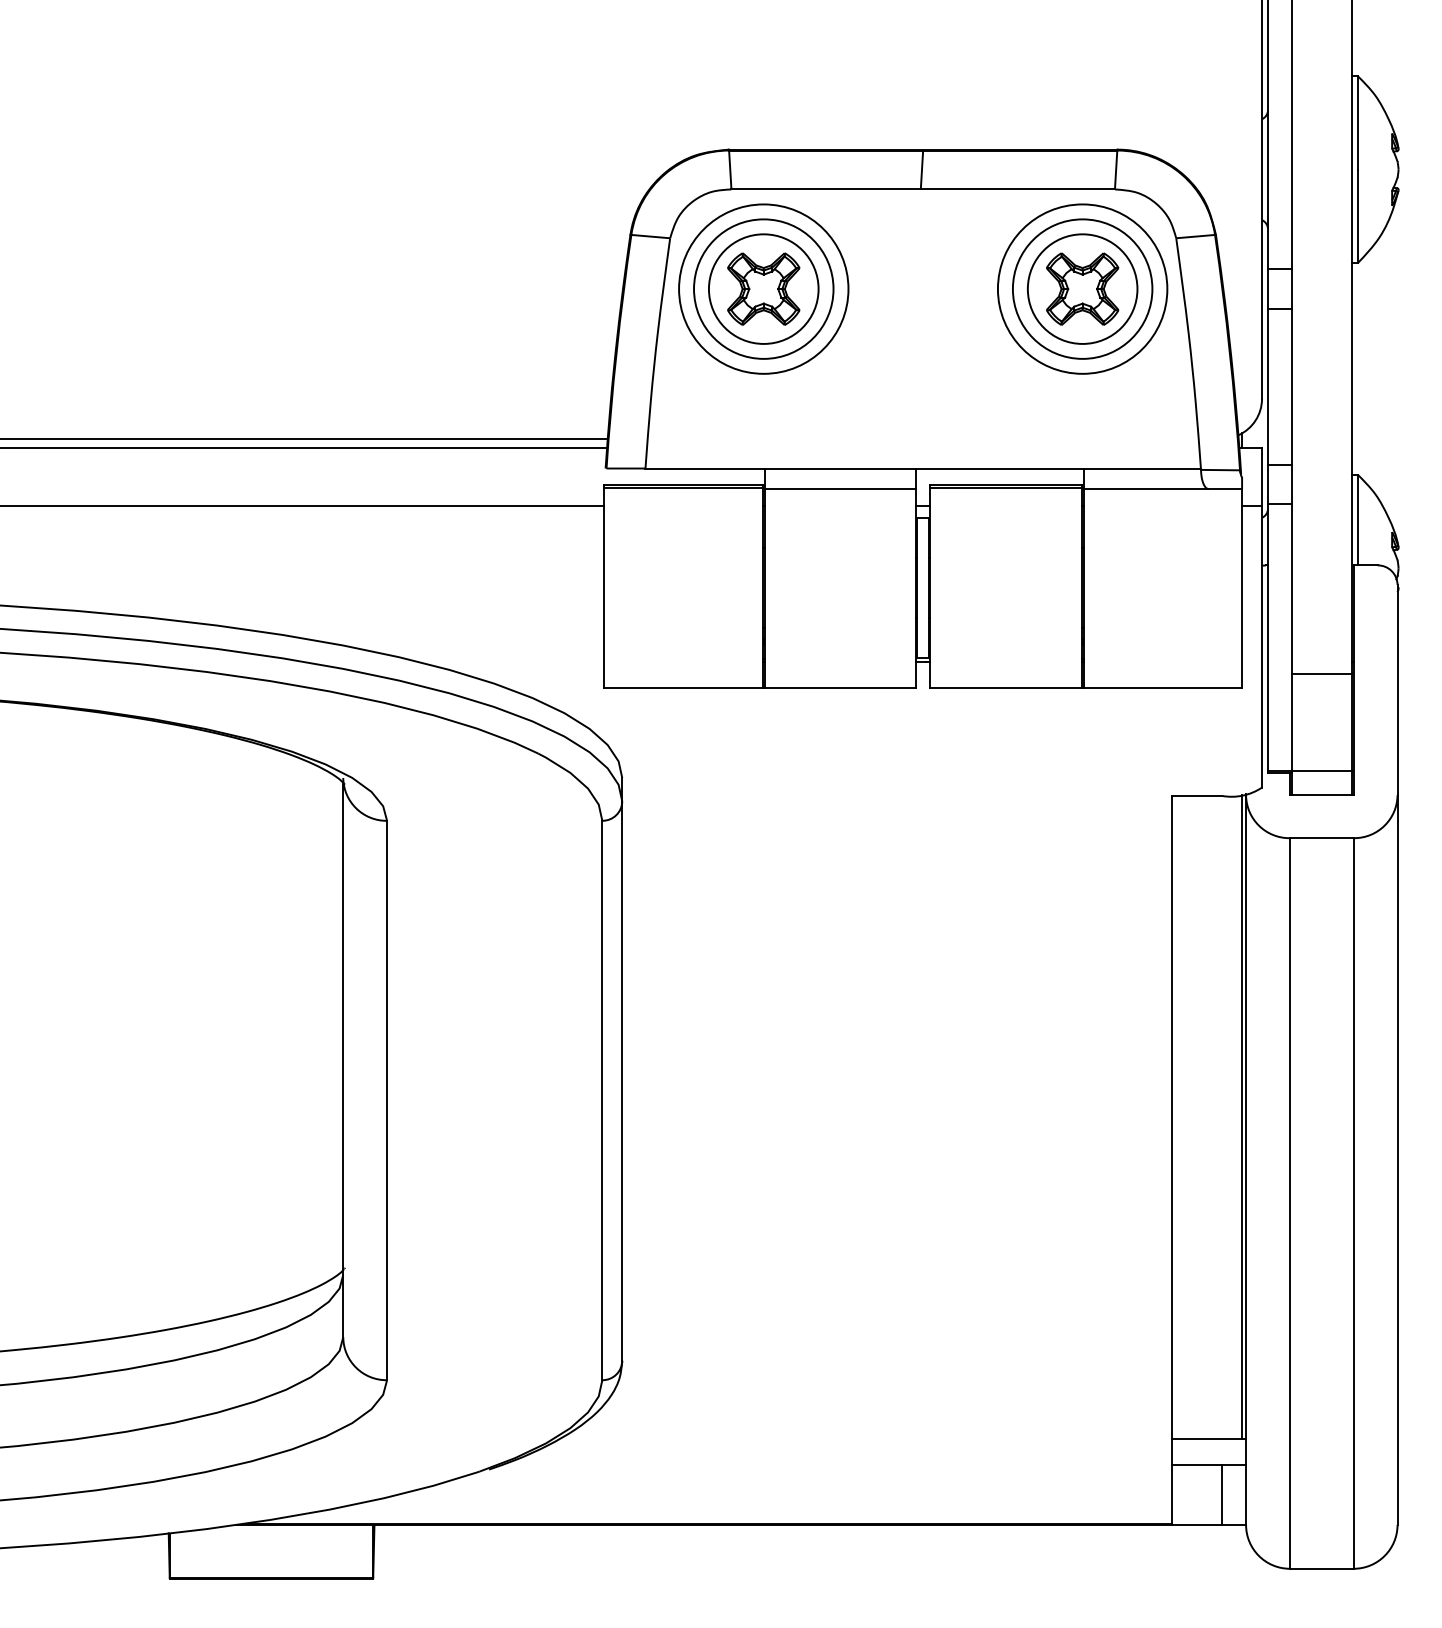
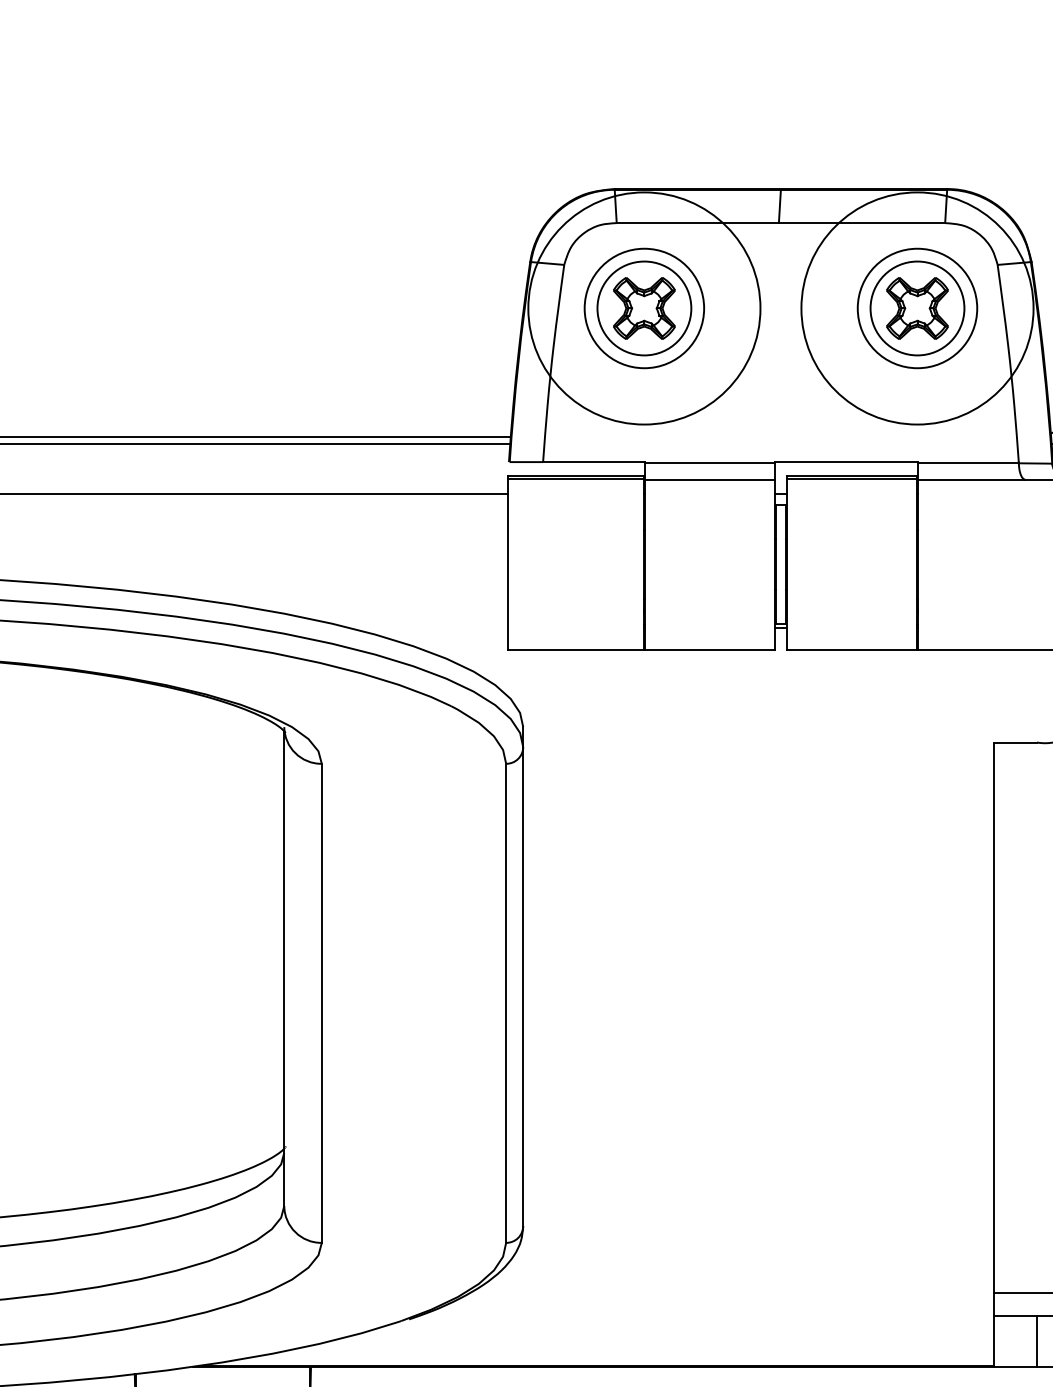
circle: (763, 288) -> (644, 307), size x1.6
circle: (1082, 288) -> (917, 307), size x1.6

